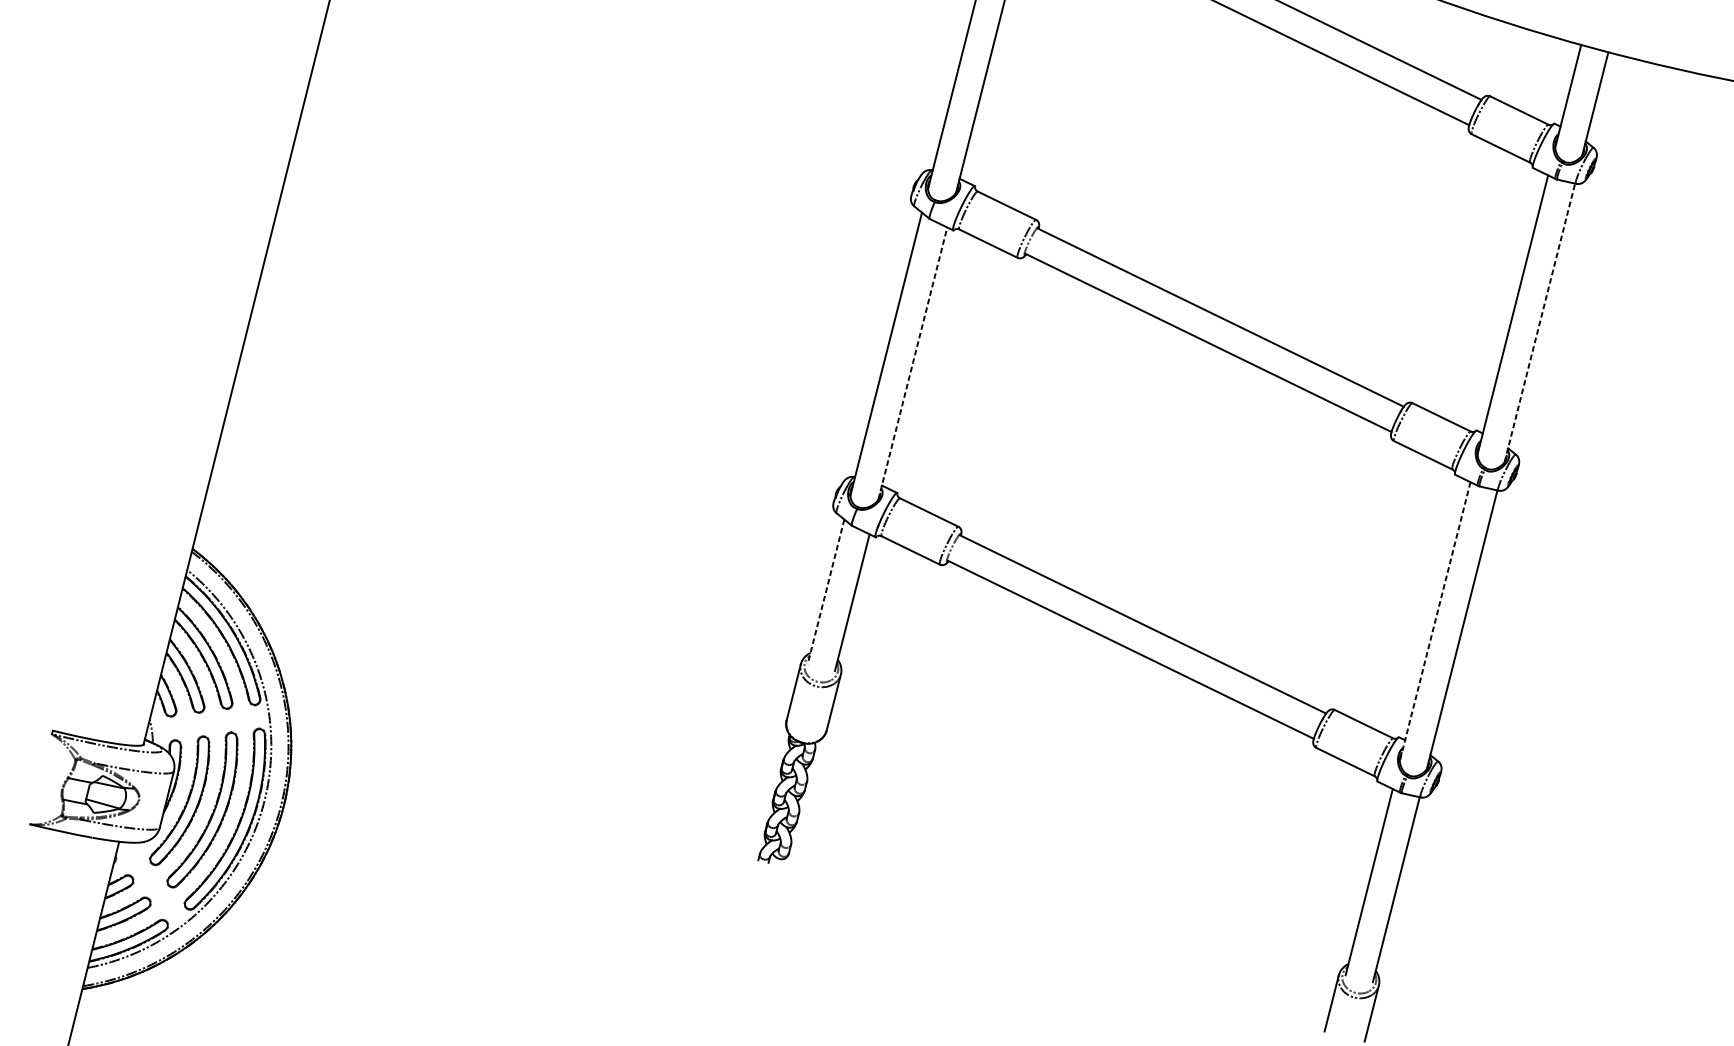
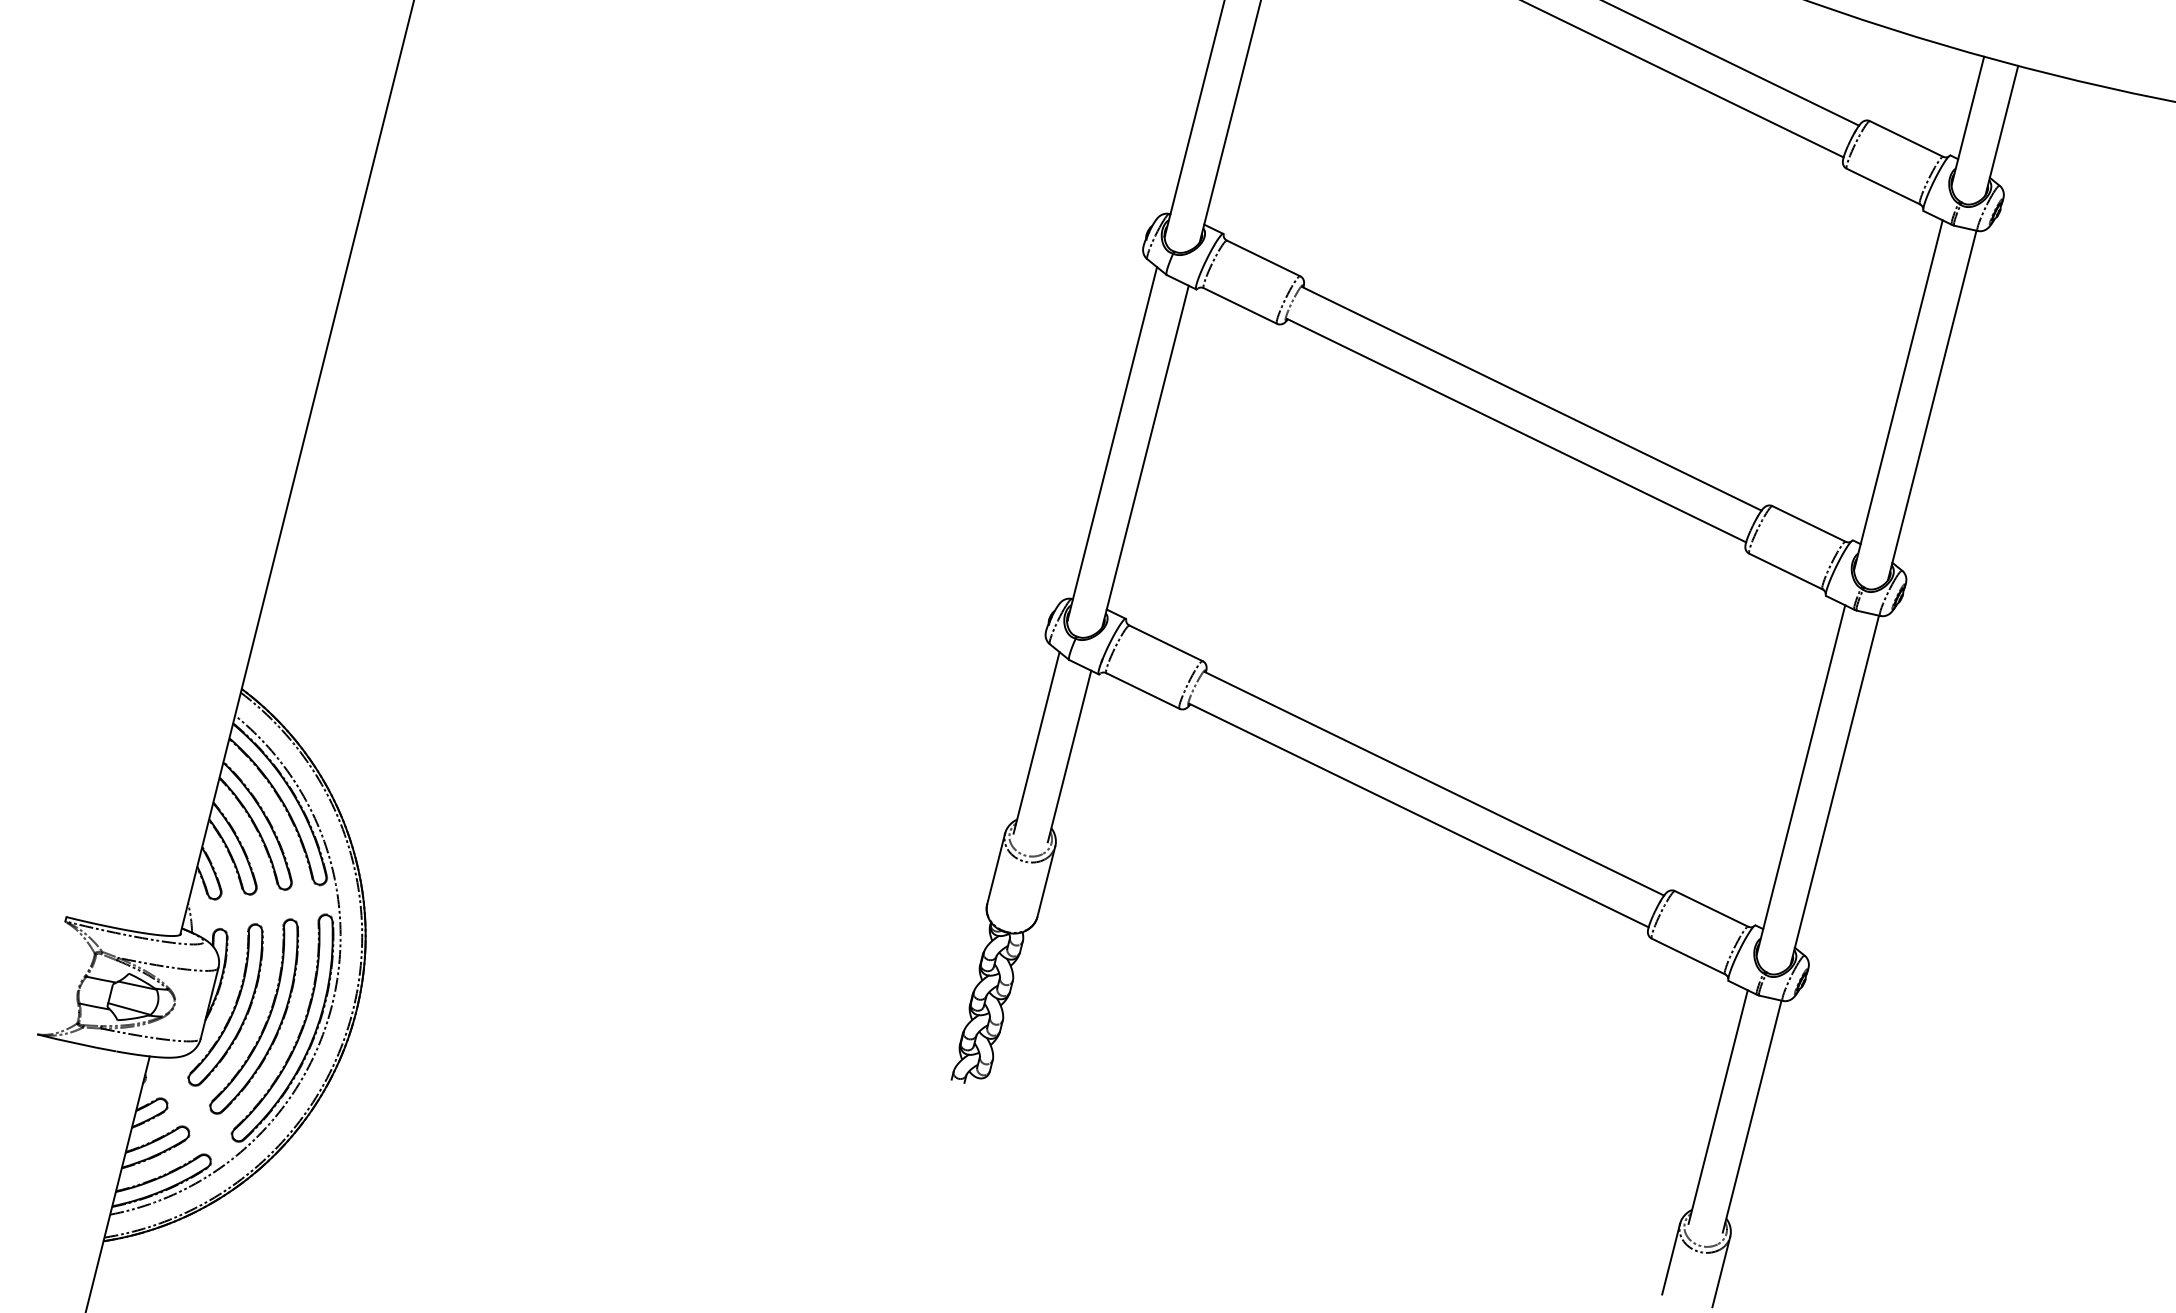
line: (1540, 322) -> (1932, 404), dashed -> solid
line: (912, 363) -> (1145, 456), dashed -> solid
line: (825, 591) -> (1036, 742), dashed -> solid
line: (1434, 621) -> (1800, 780), dashed -> solid

